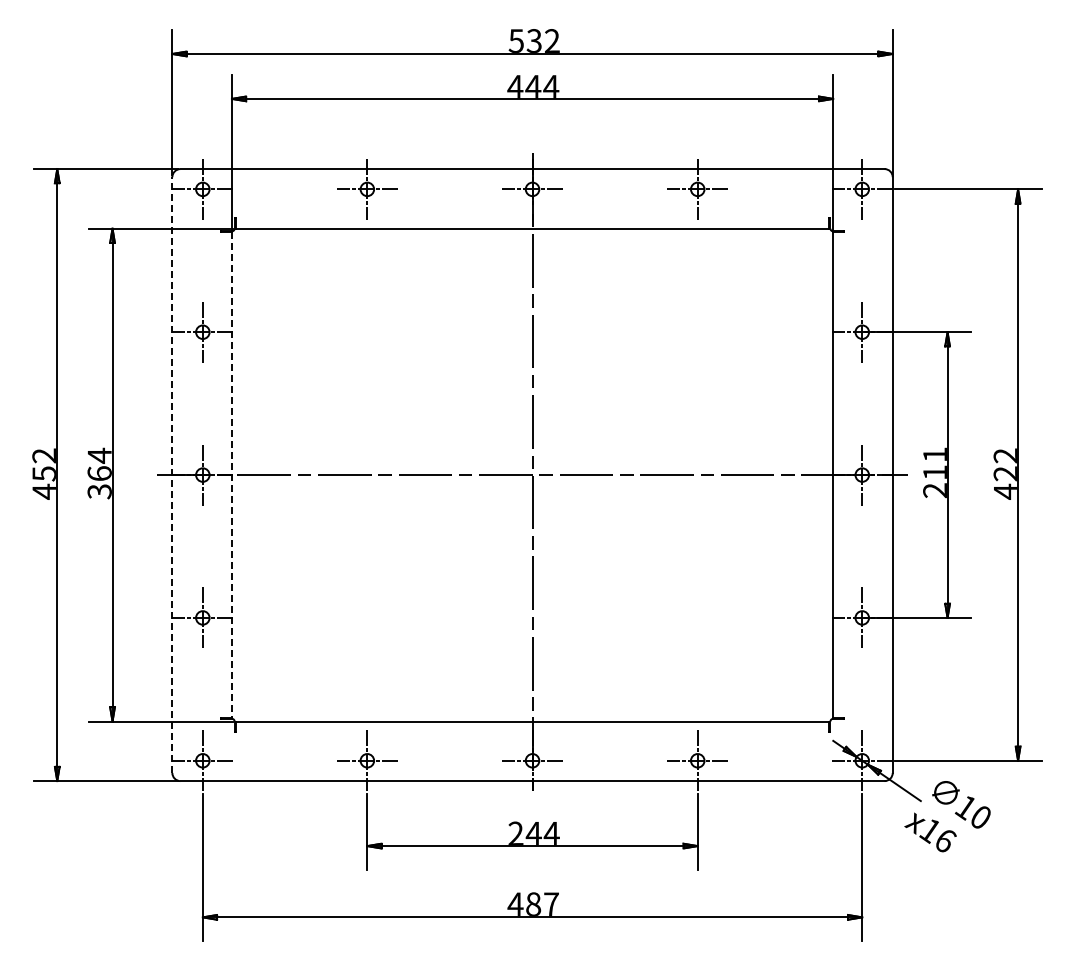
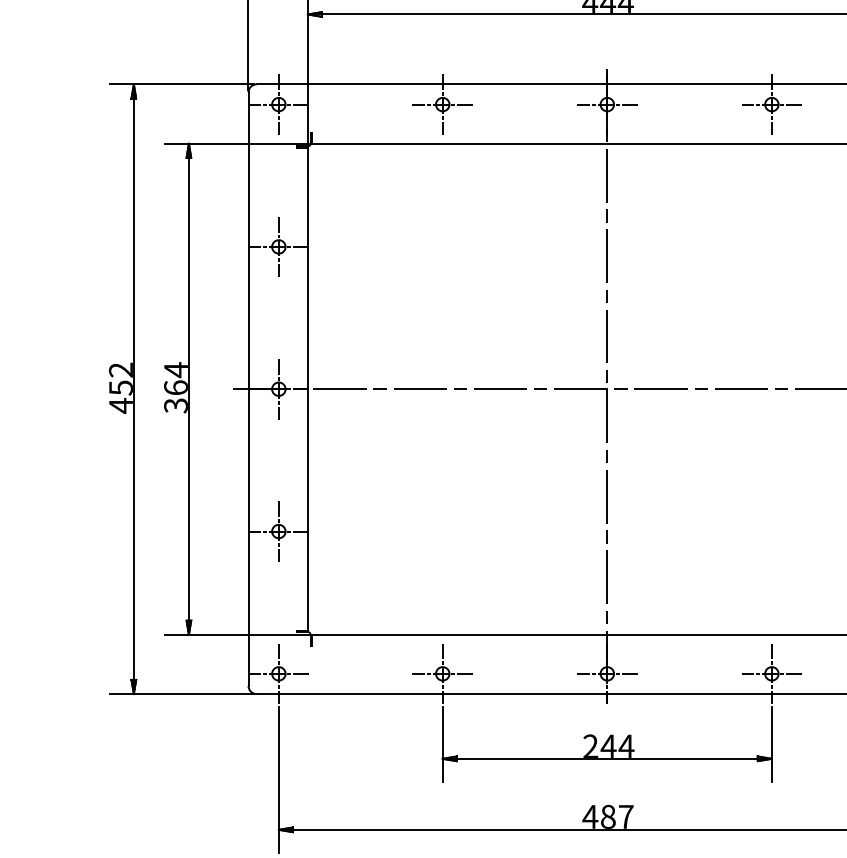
line: (172, 475) -> (248, 389), dashed -> solid
line: (231, 475) -> (307, 389), dashed -> solid

